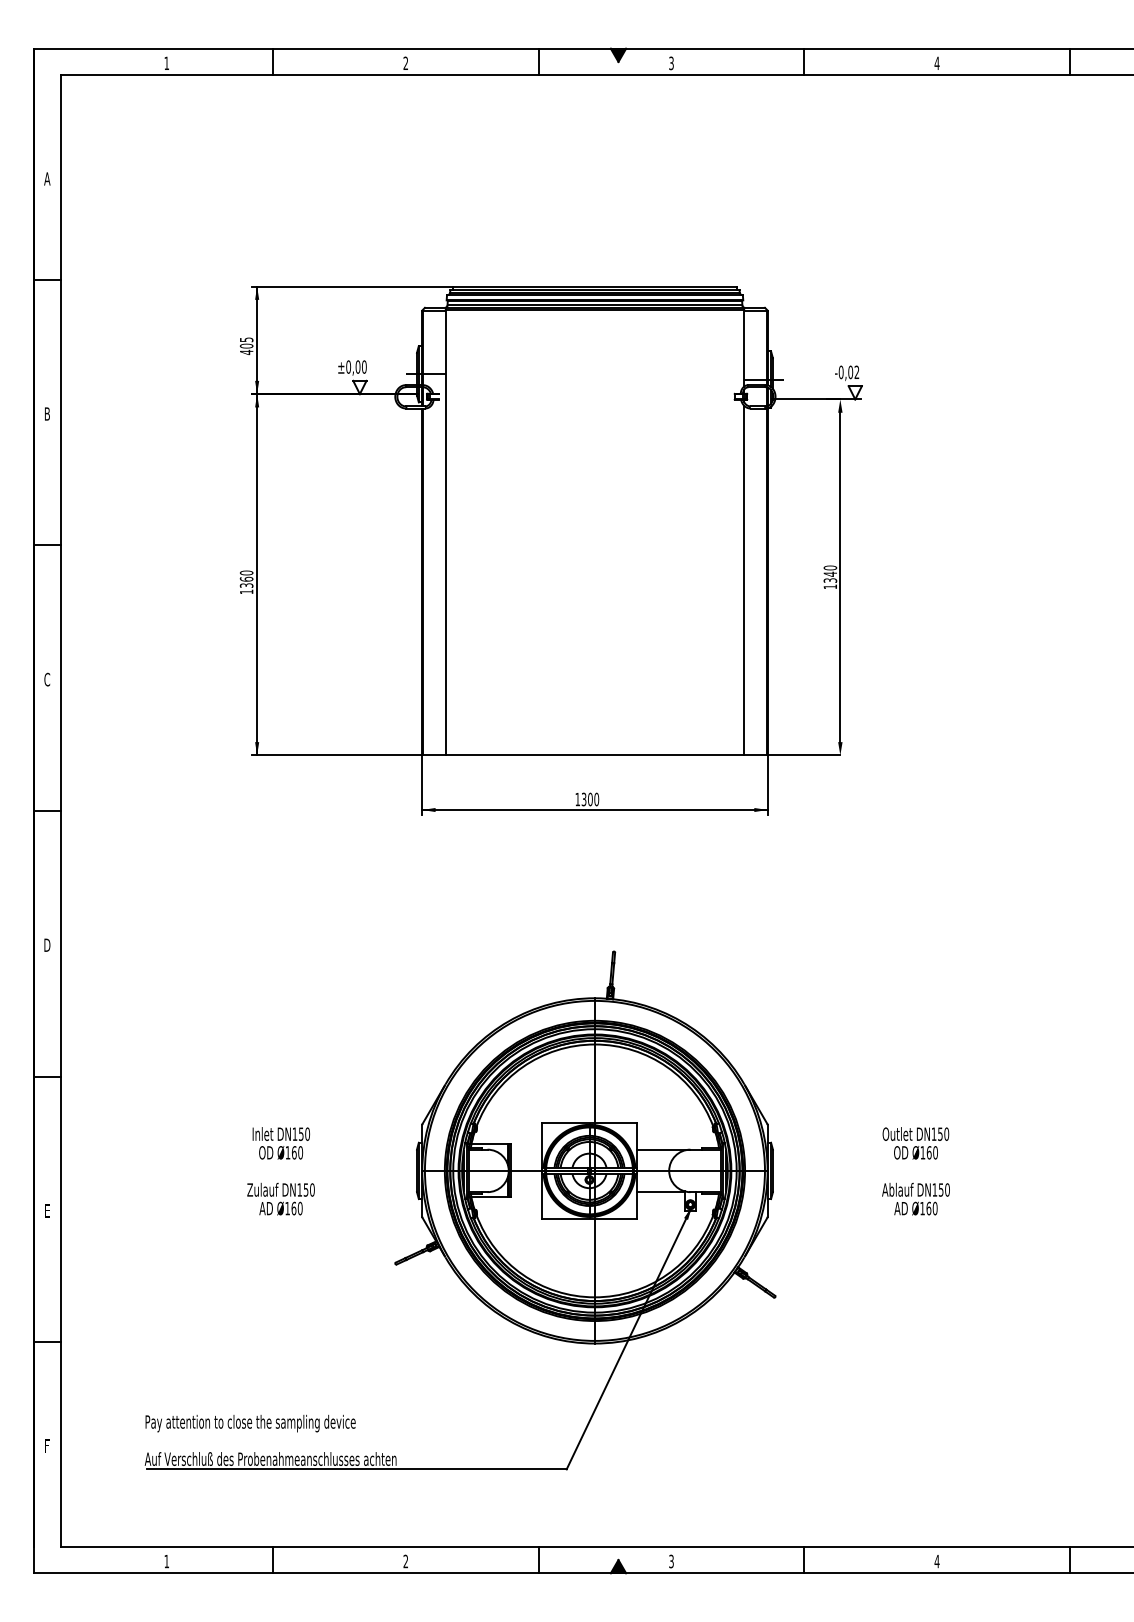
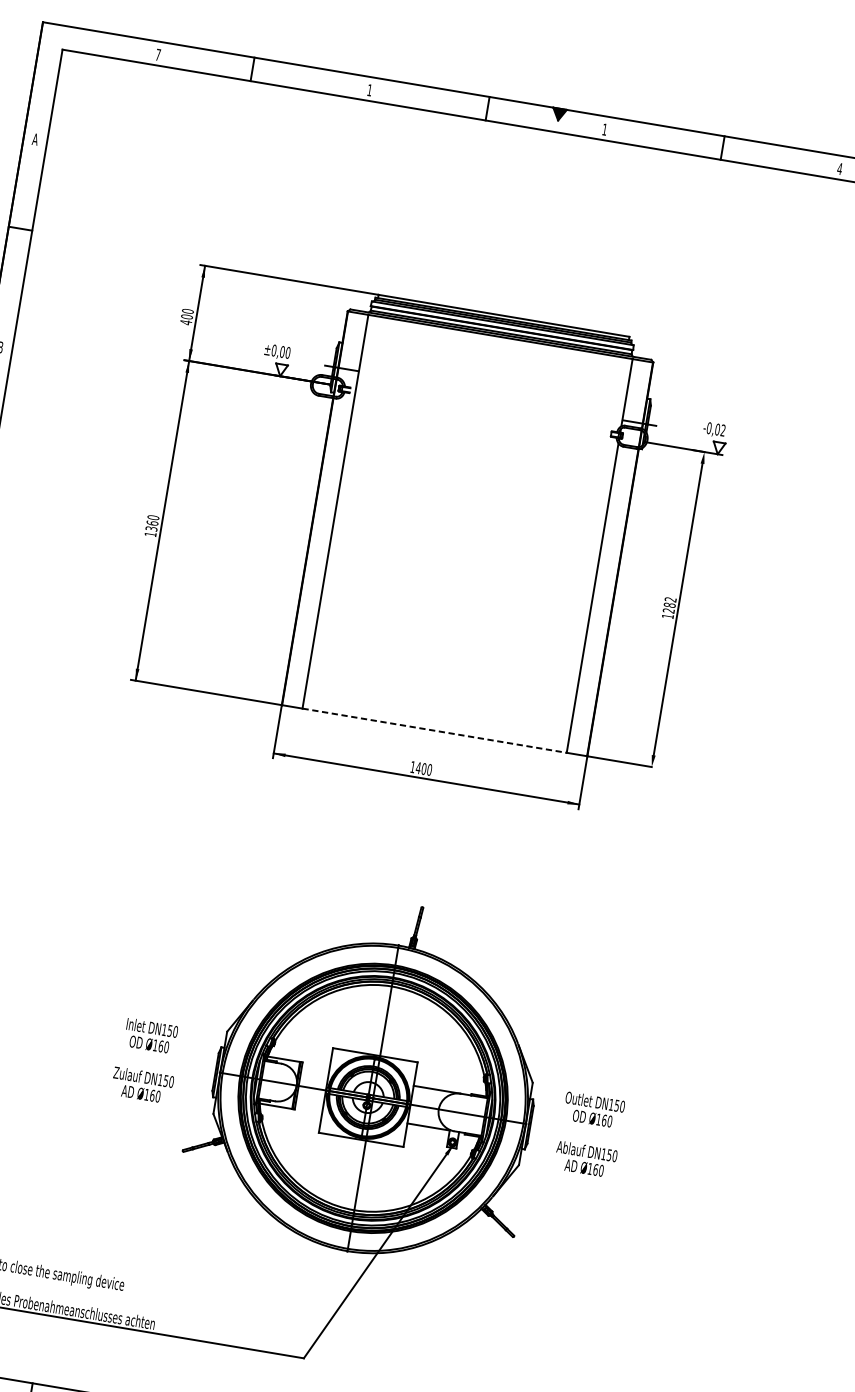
text: (166, 62) -> (158, 54), 1 -> 7
text: (405, 62) -> (369, 89), 2 -> 1
text: (671, 63) -> (604, 129), 3 -> 1
text: (246, 339) -> (187, 311), 405 -> 400
text: (830, 573) -> (669, 604), 1340 -> 1282
line: (595, 755) -> (435, 730), solid -> dashed
text: (583, 799) -> (417, 768), 1300 -> 1400
text: (280, 1171) -> (146, 1060), moved
text: (915, 1171) -> (589, 1135), moved

